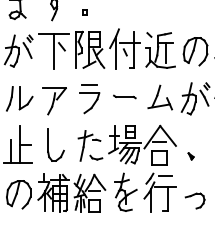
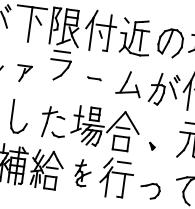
part: (124, 96) -> (94, 78), size x0.6
part: (89, 99) -> (60, 66), moved
part: (54, 101) -> (24, 73), size x0.6
part: (125, 191) -> (82, 172), size x0.7

